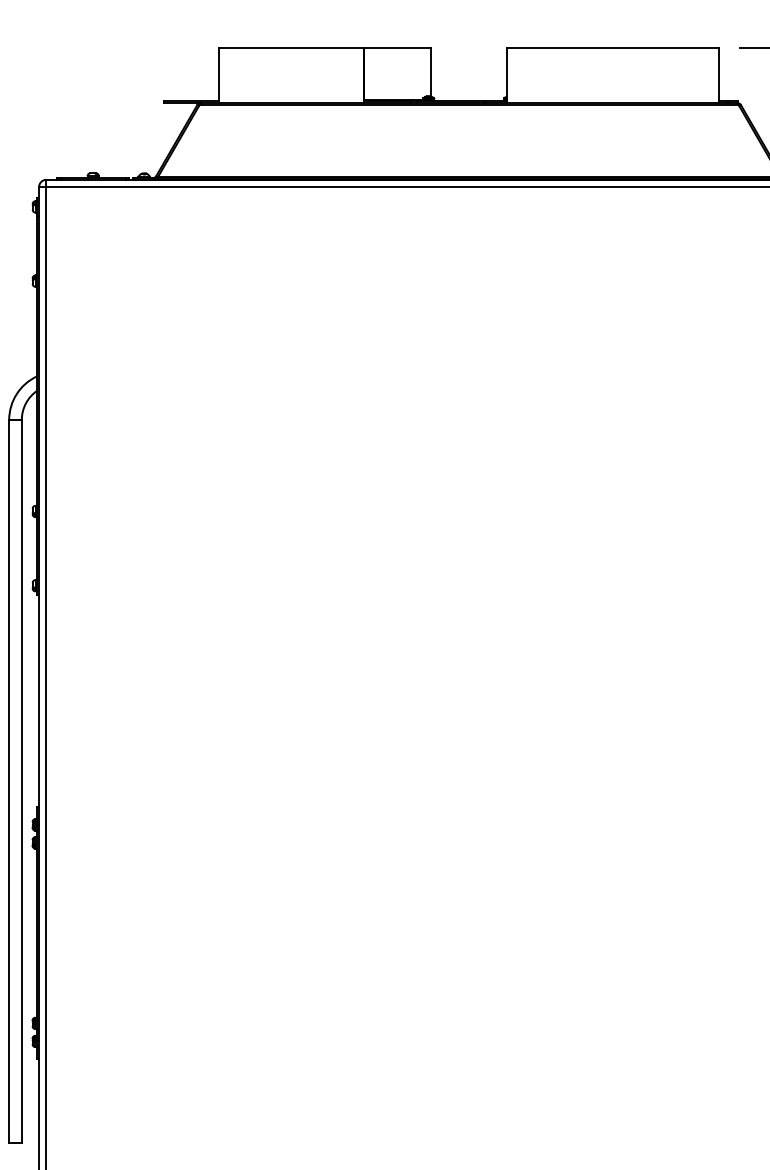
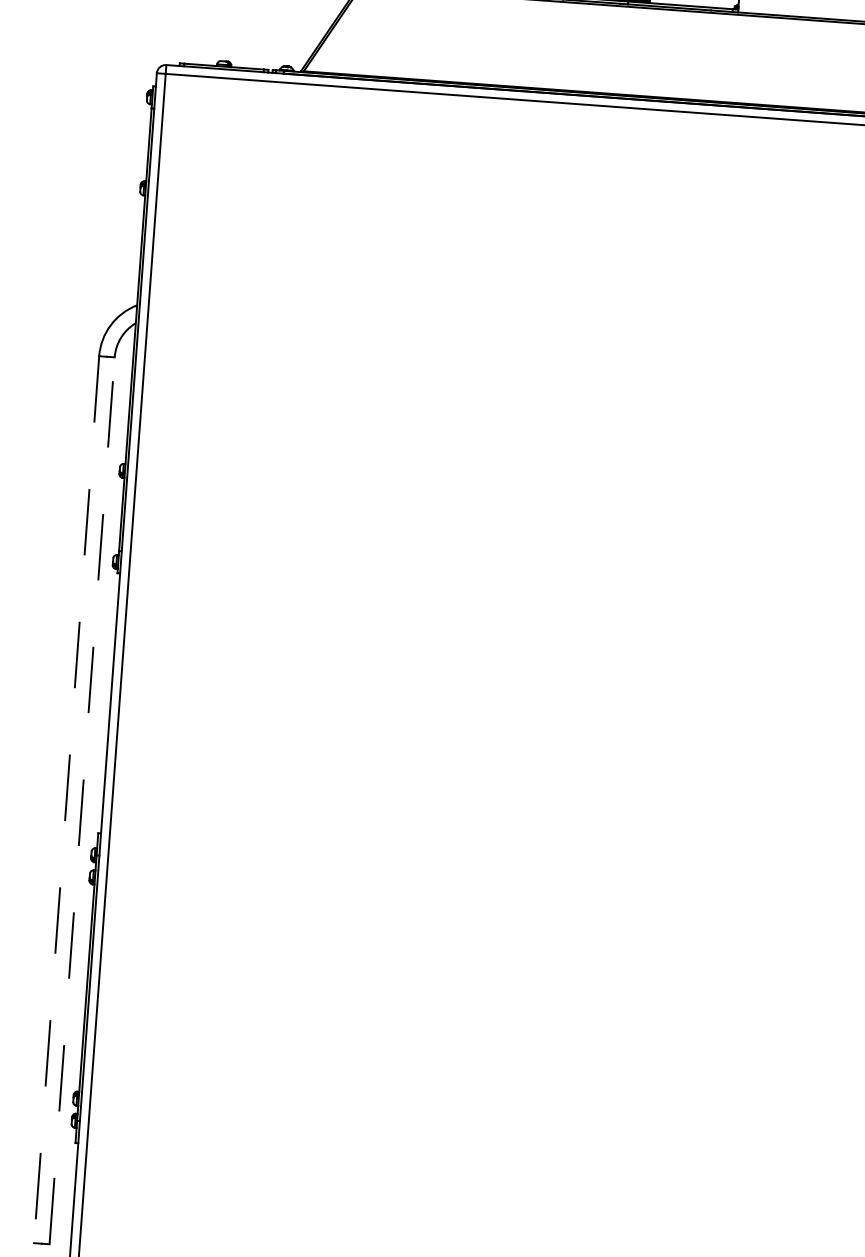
line: (9, 781) -> (67, 799), solid -> dashed
line: (21, 781) -> (81, 800), solid -> dashed

